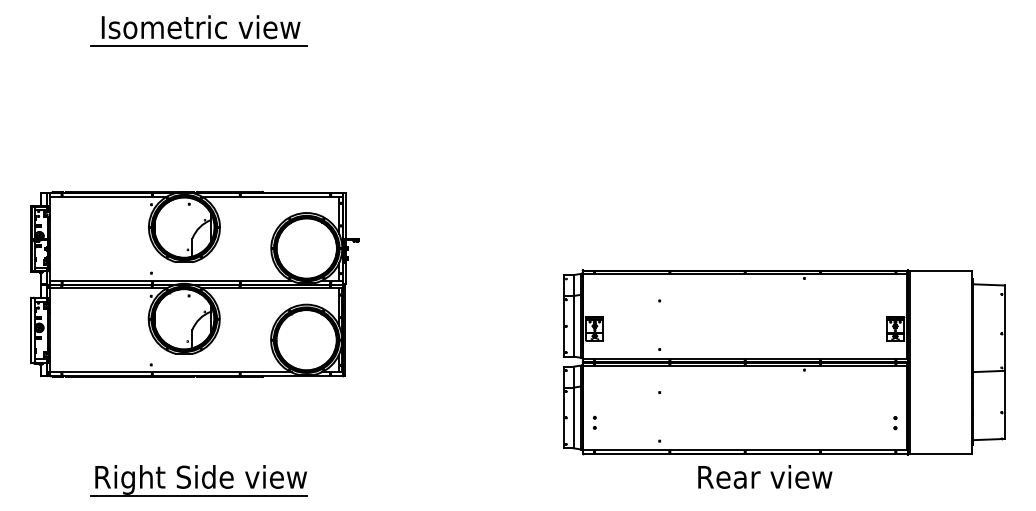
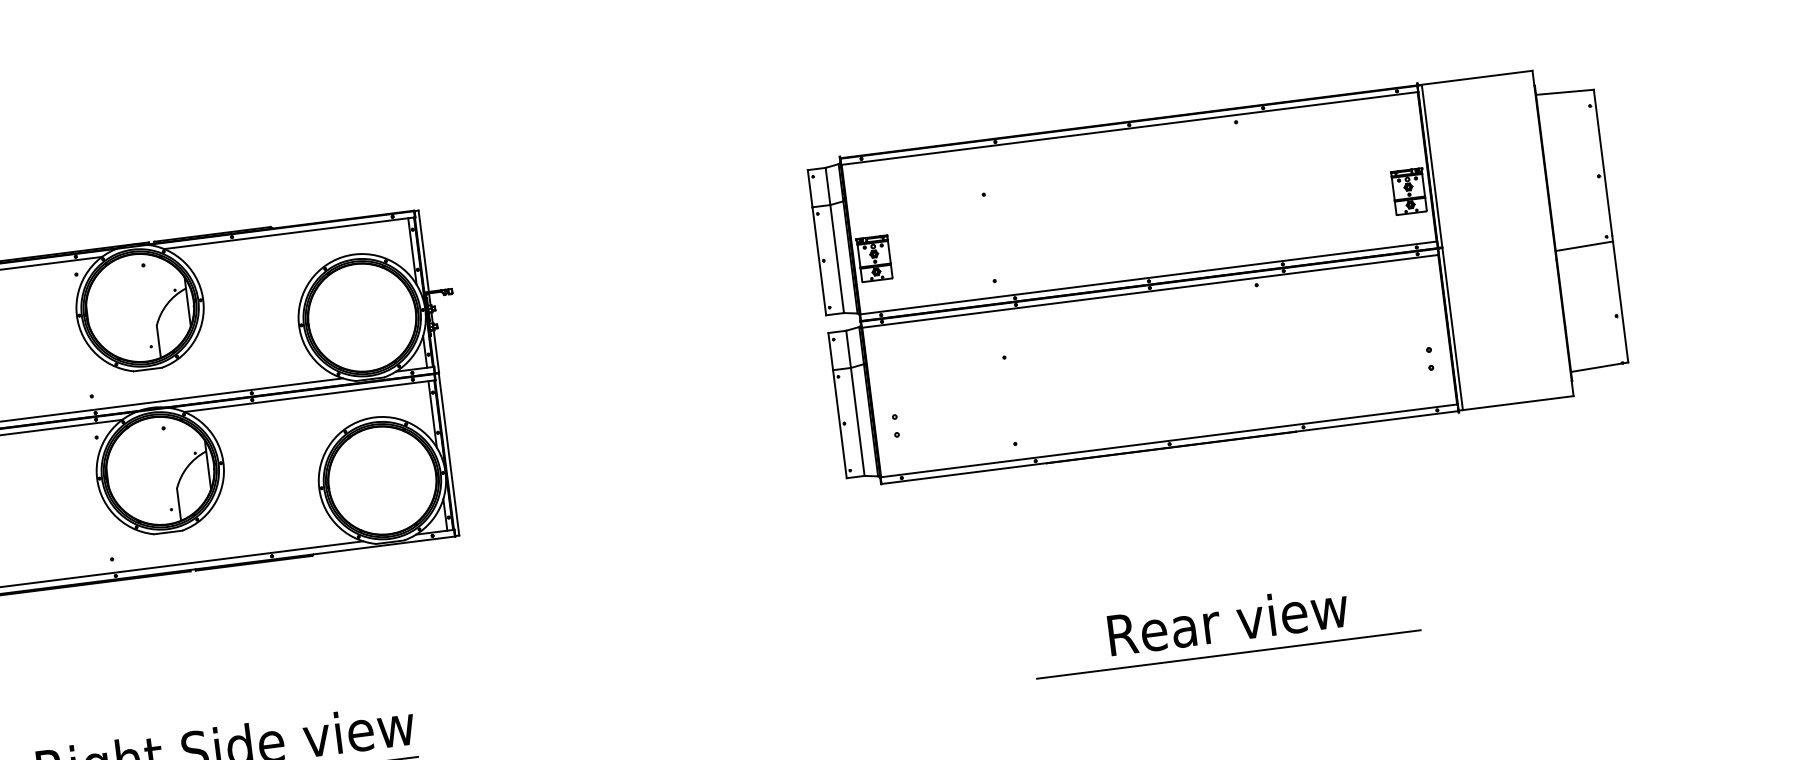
part: (784, 362) -> (1219, 276), moved
line: (763, 495) -> (1229, 654), added

